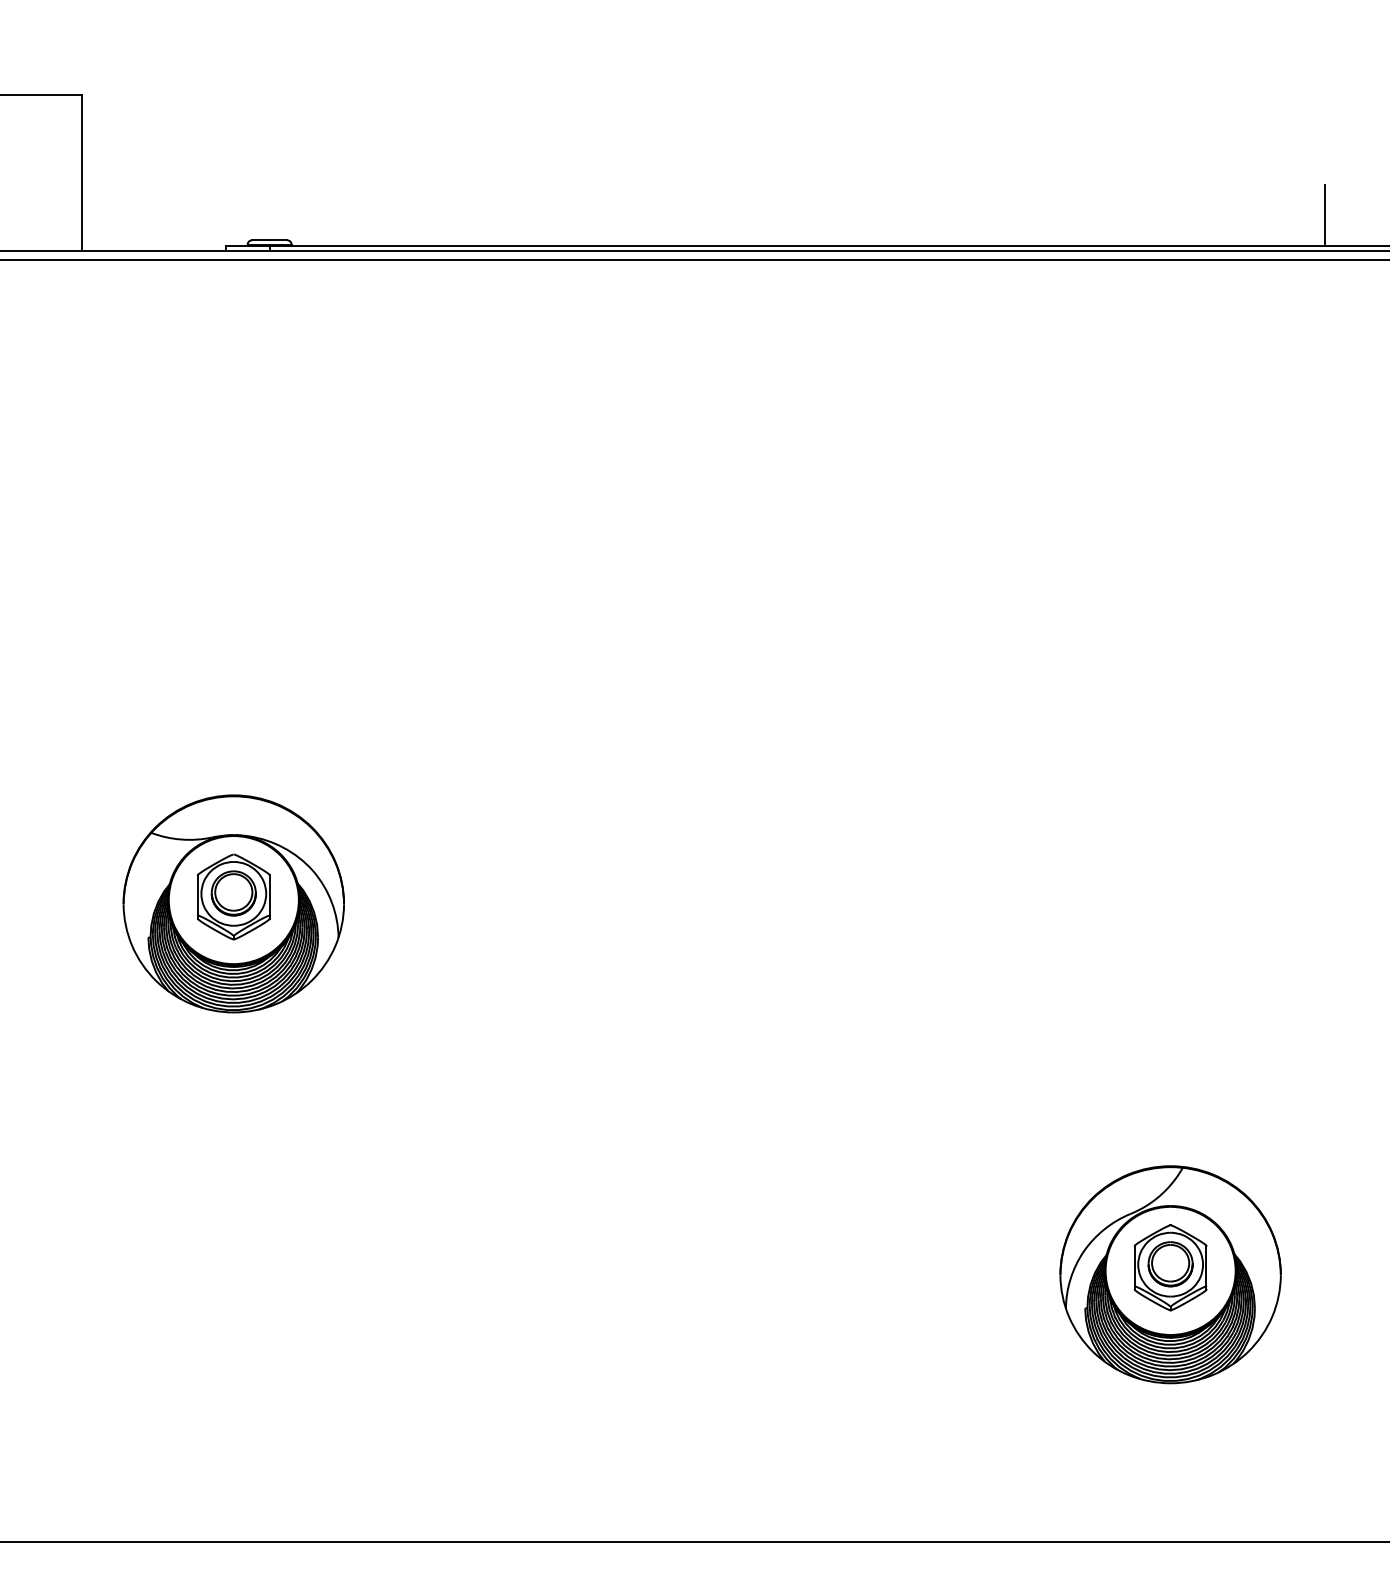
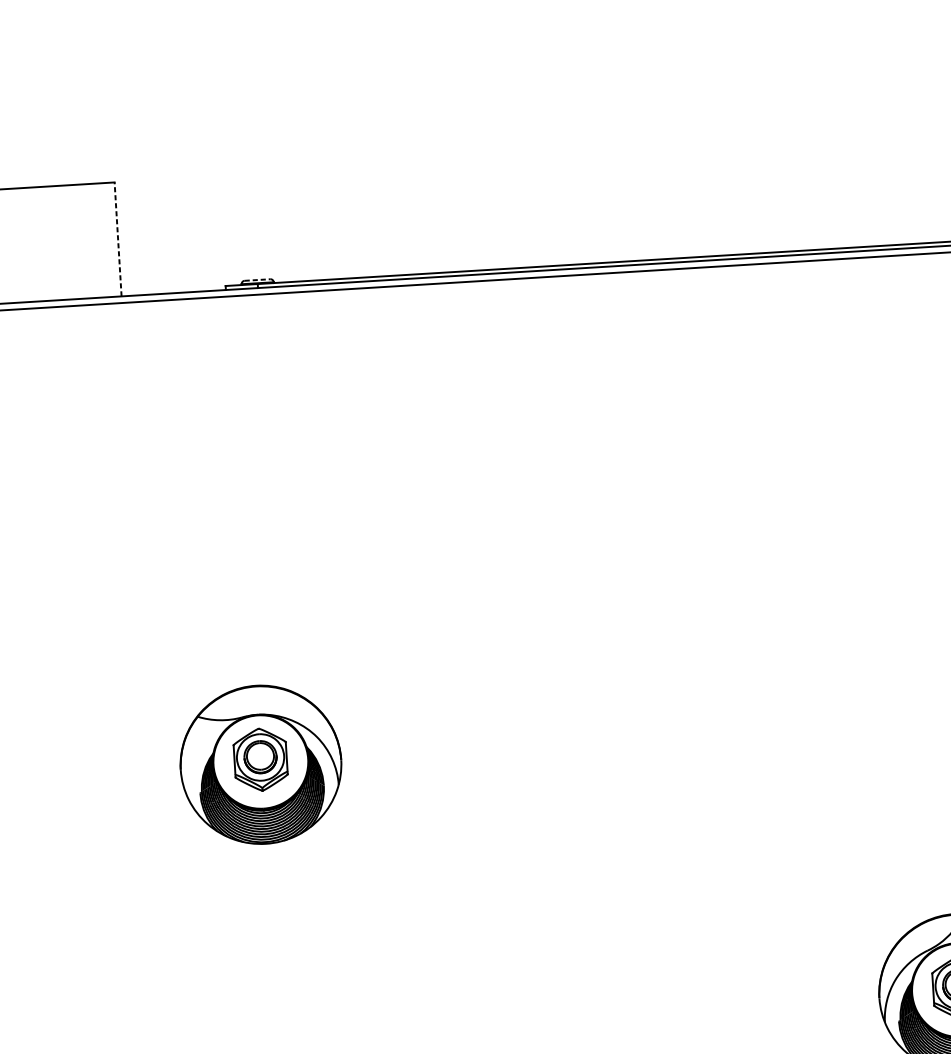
line: (82, 172) -> (118, 238), solid -> dashed
line: (269, 240) -> (257, 280), solid -> dashed

